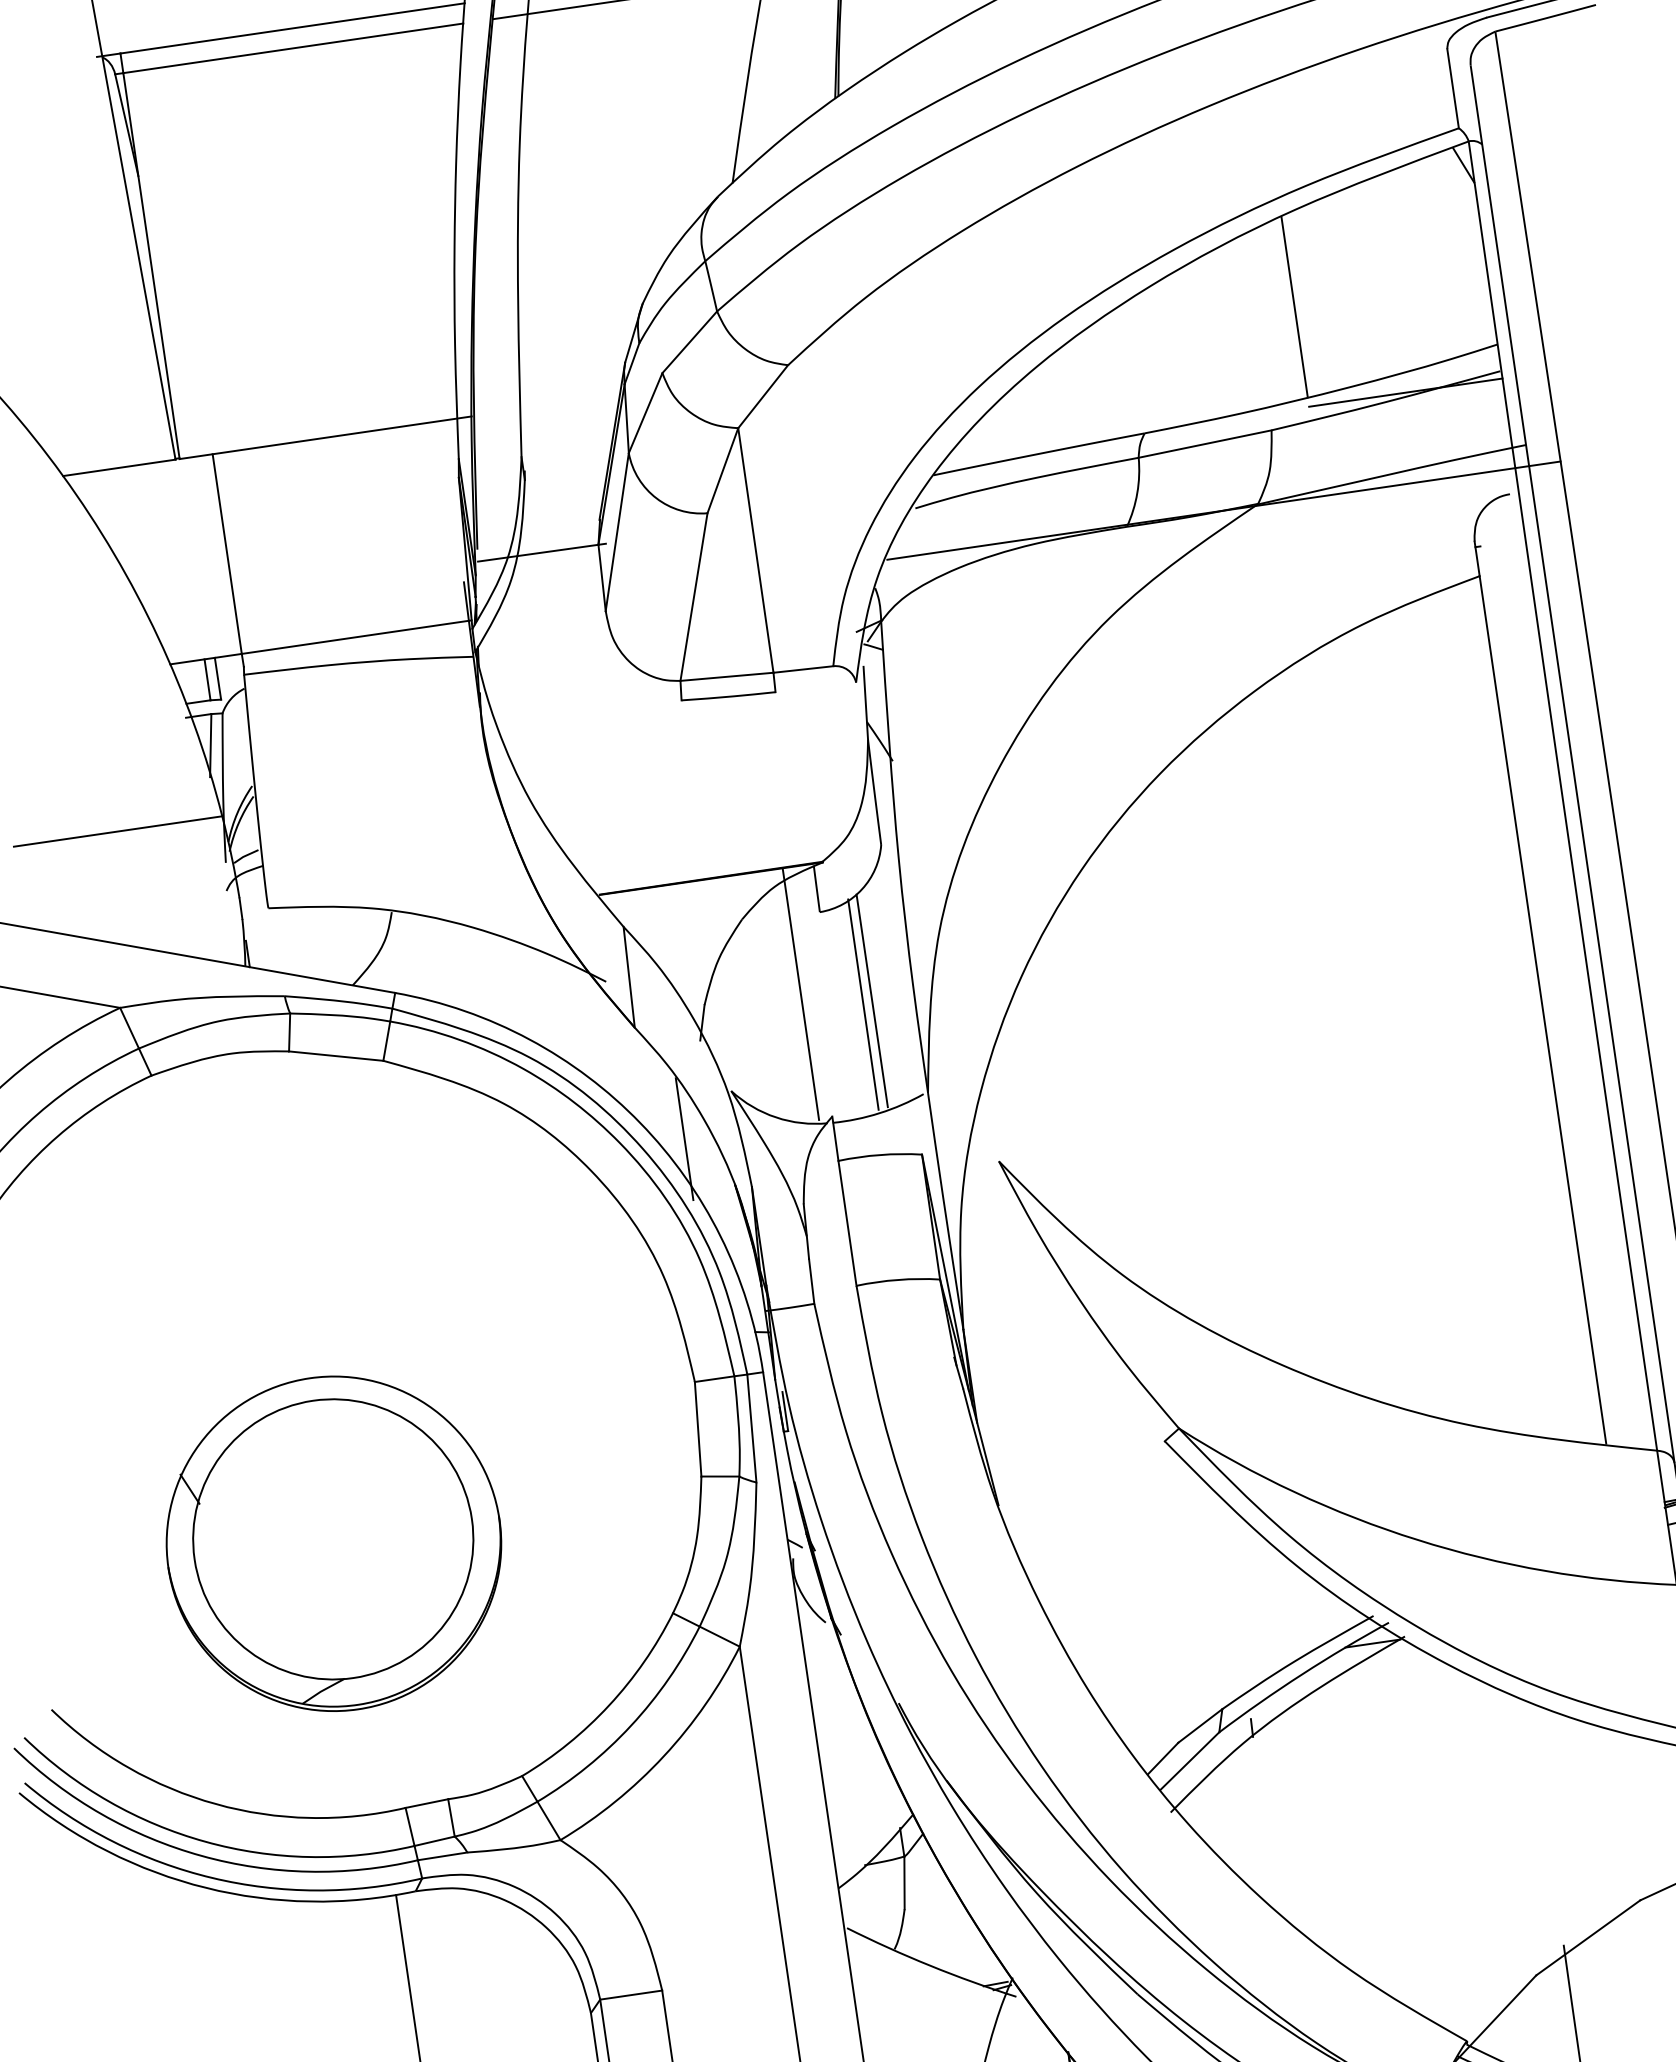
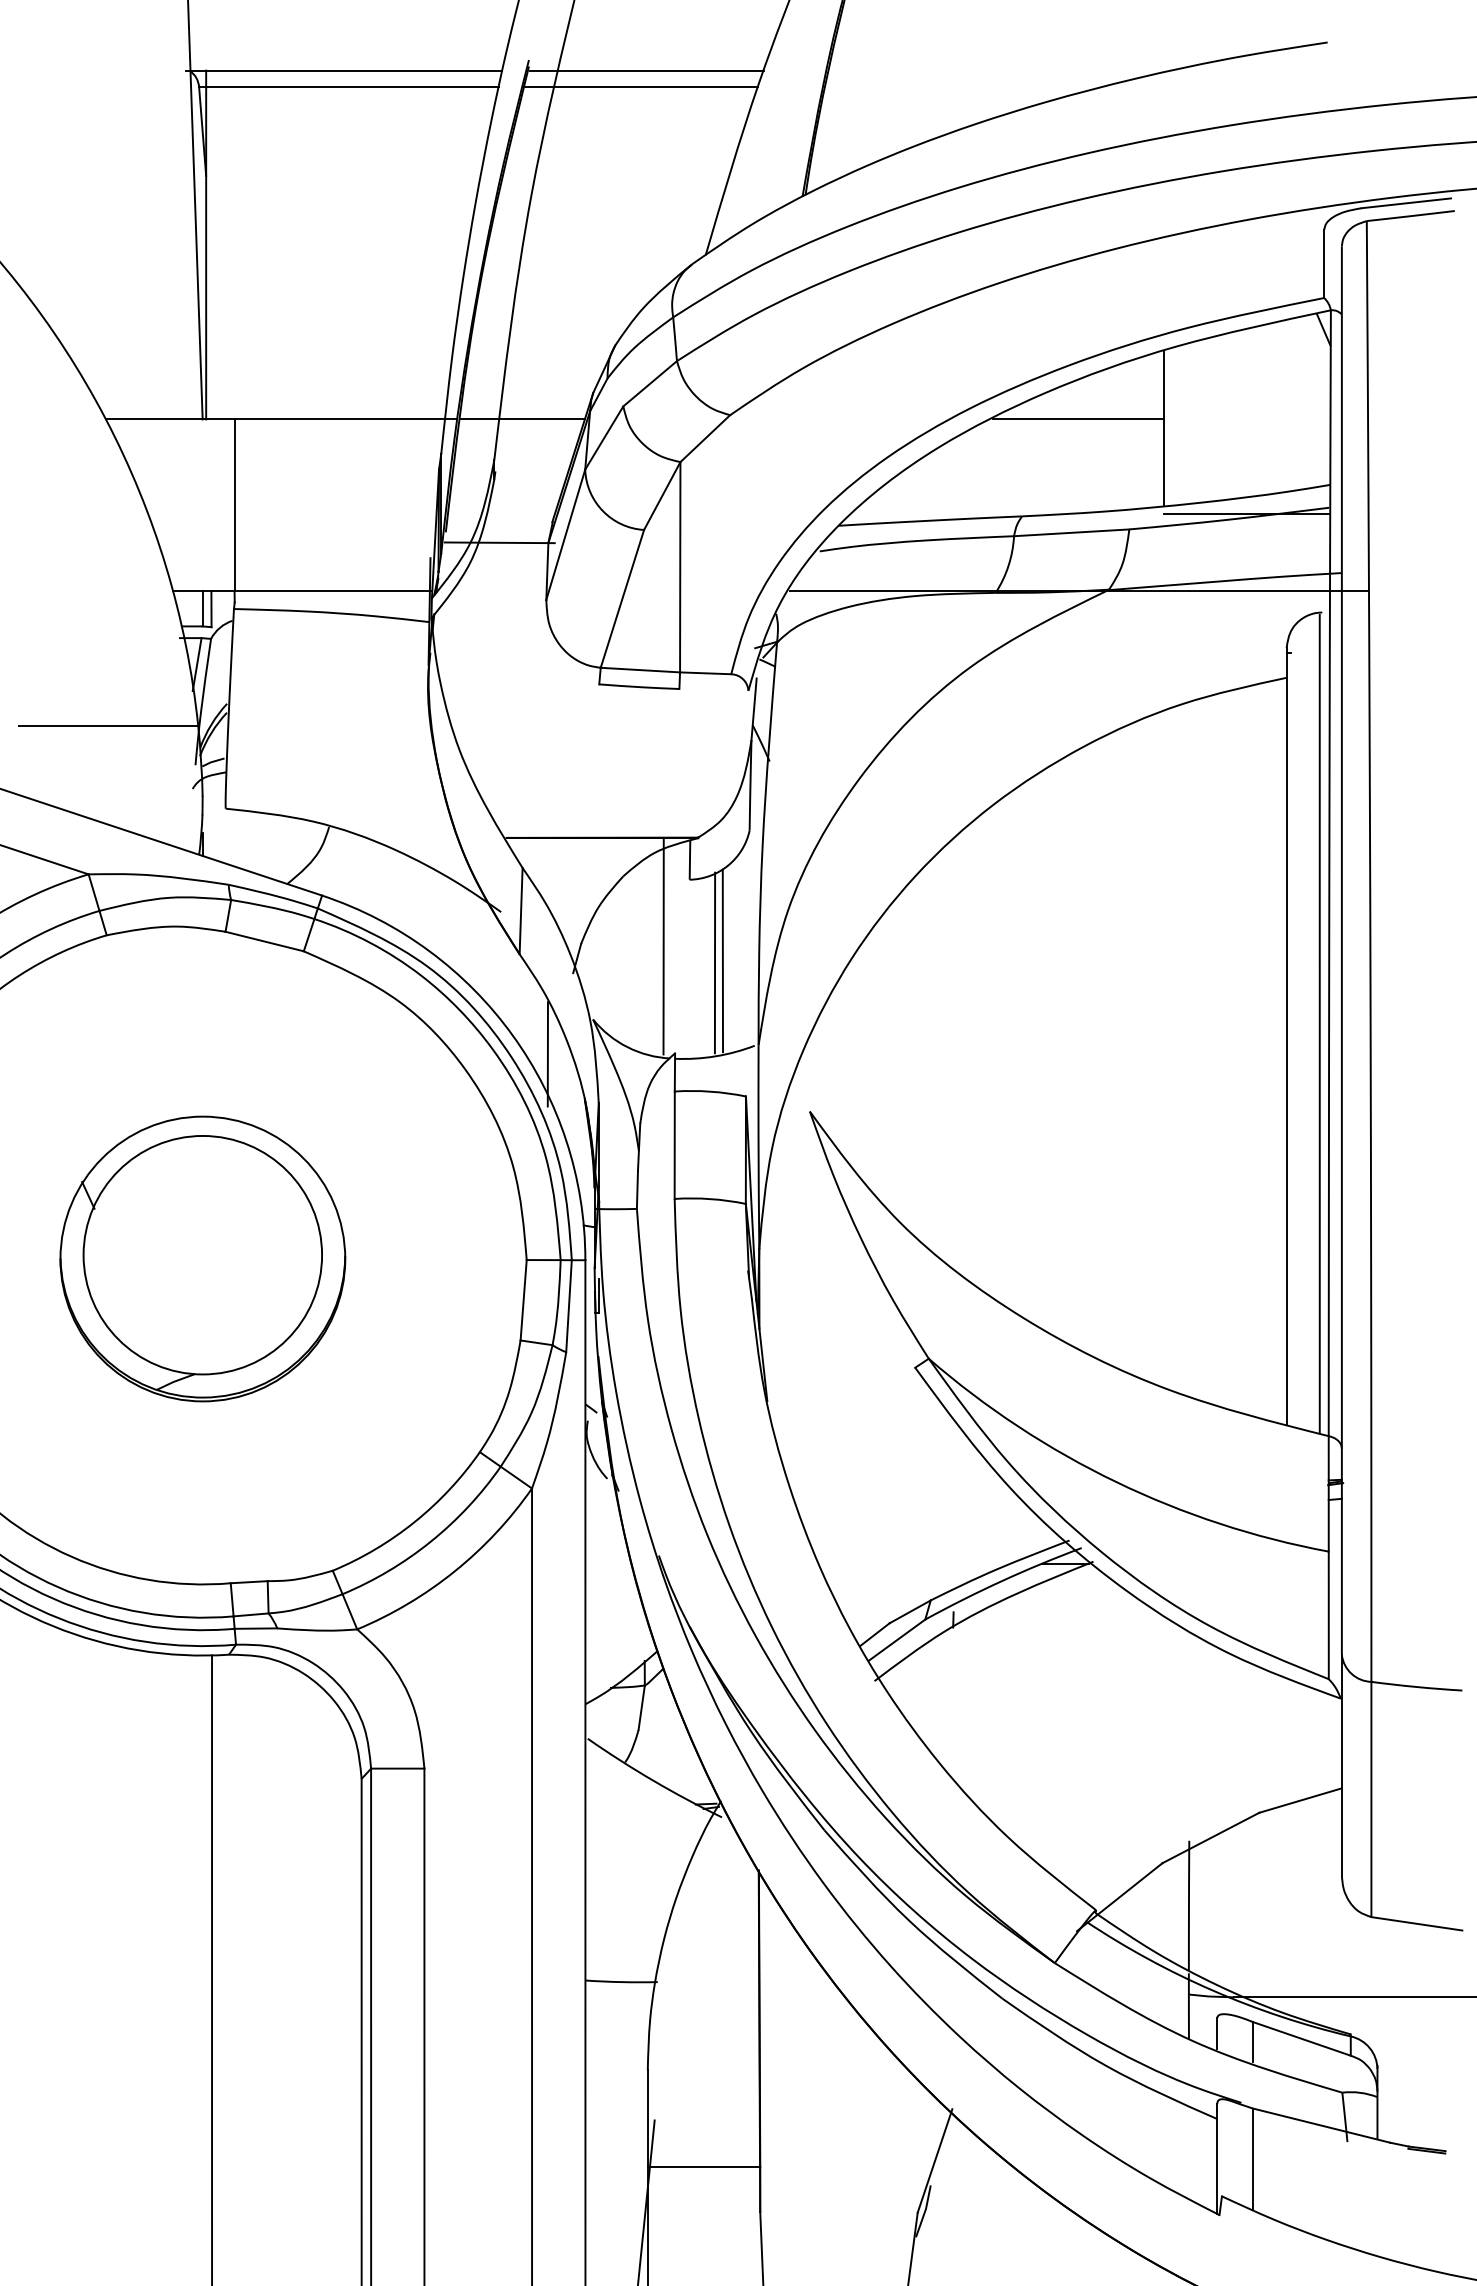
line: (1193, 311) -> (1078, 419), added
line: (547, 405) -> (522, 419), added
line: (1576, 972) -> (1319, 1023), added
part: (333, 1543) -> (202, 1258), moved

